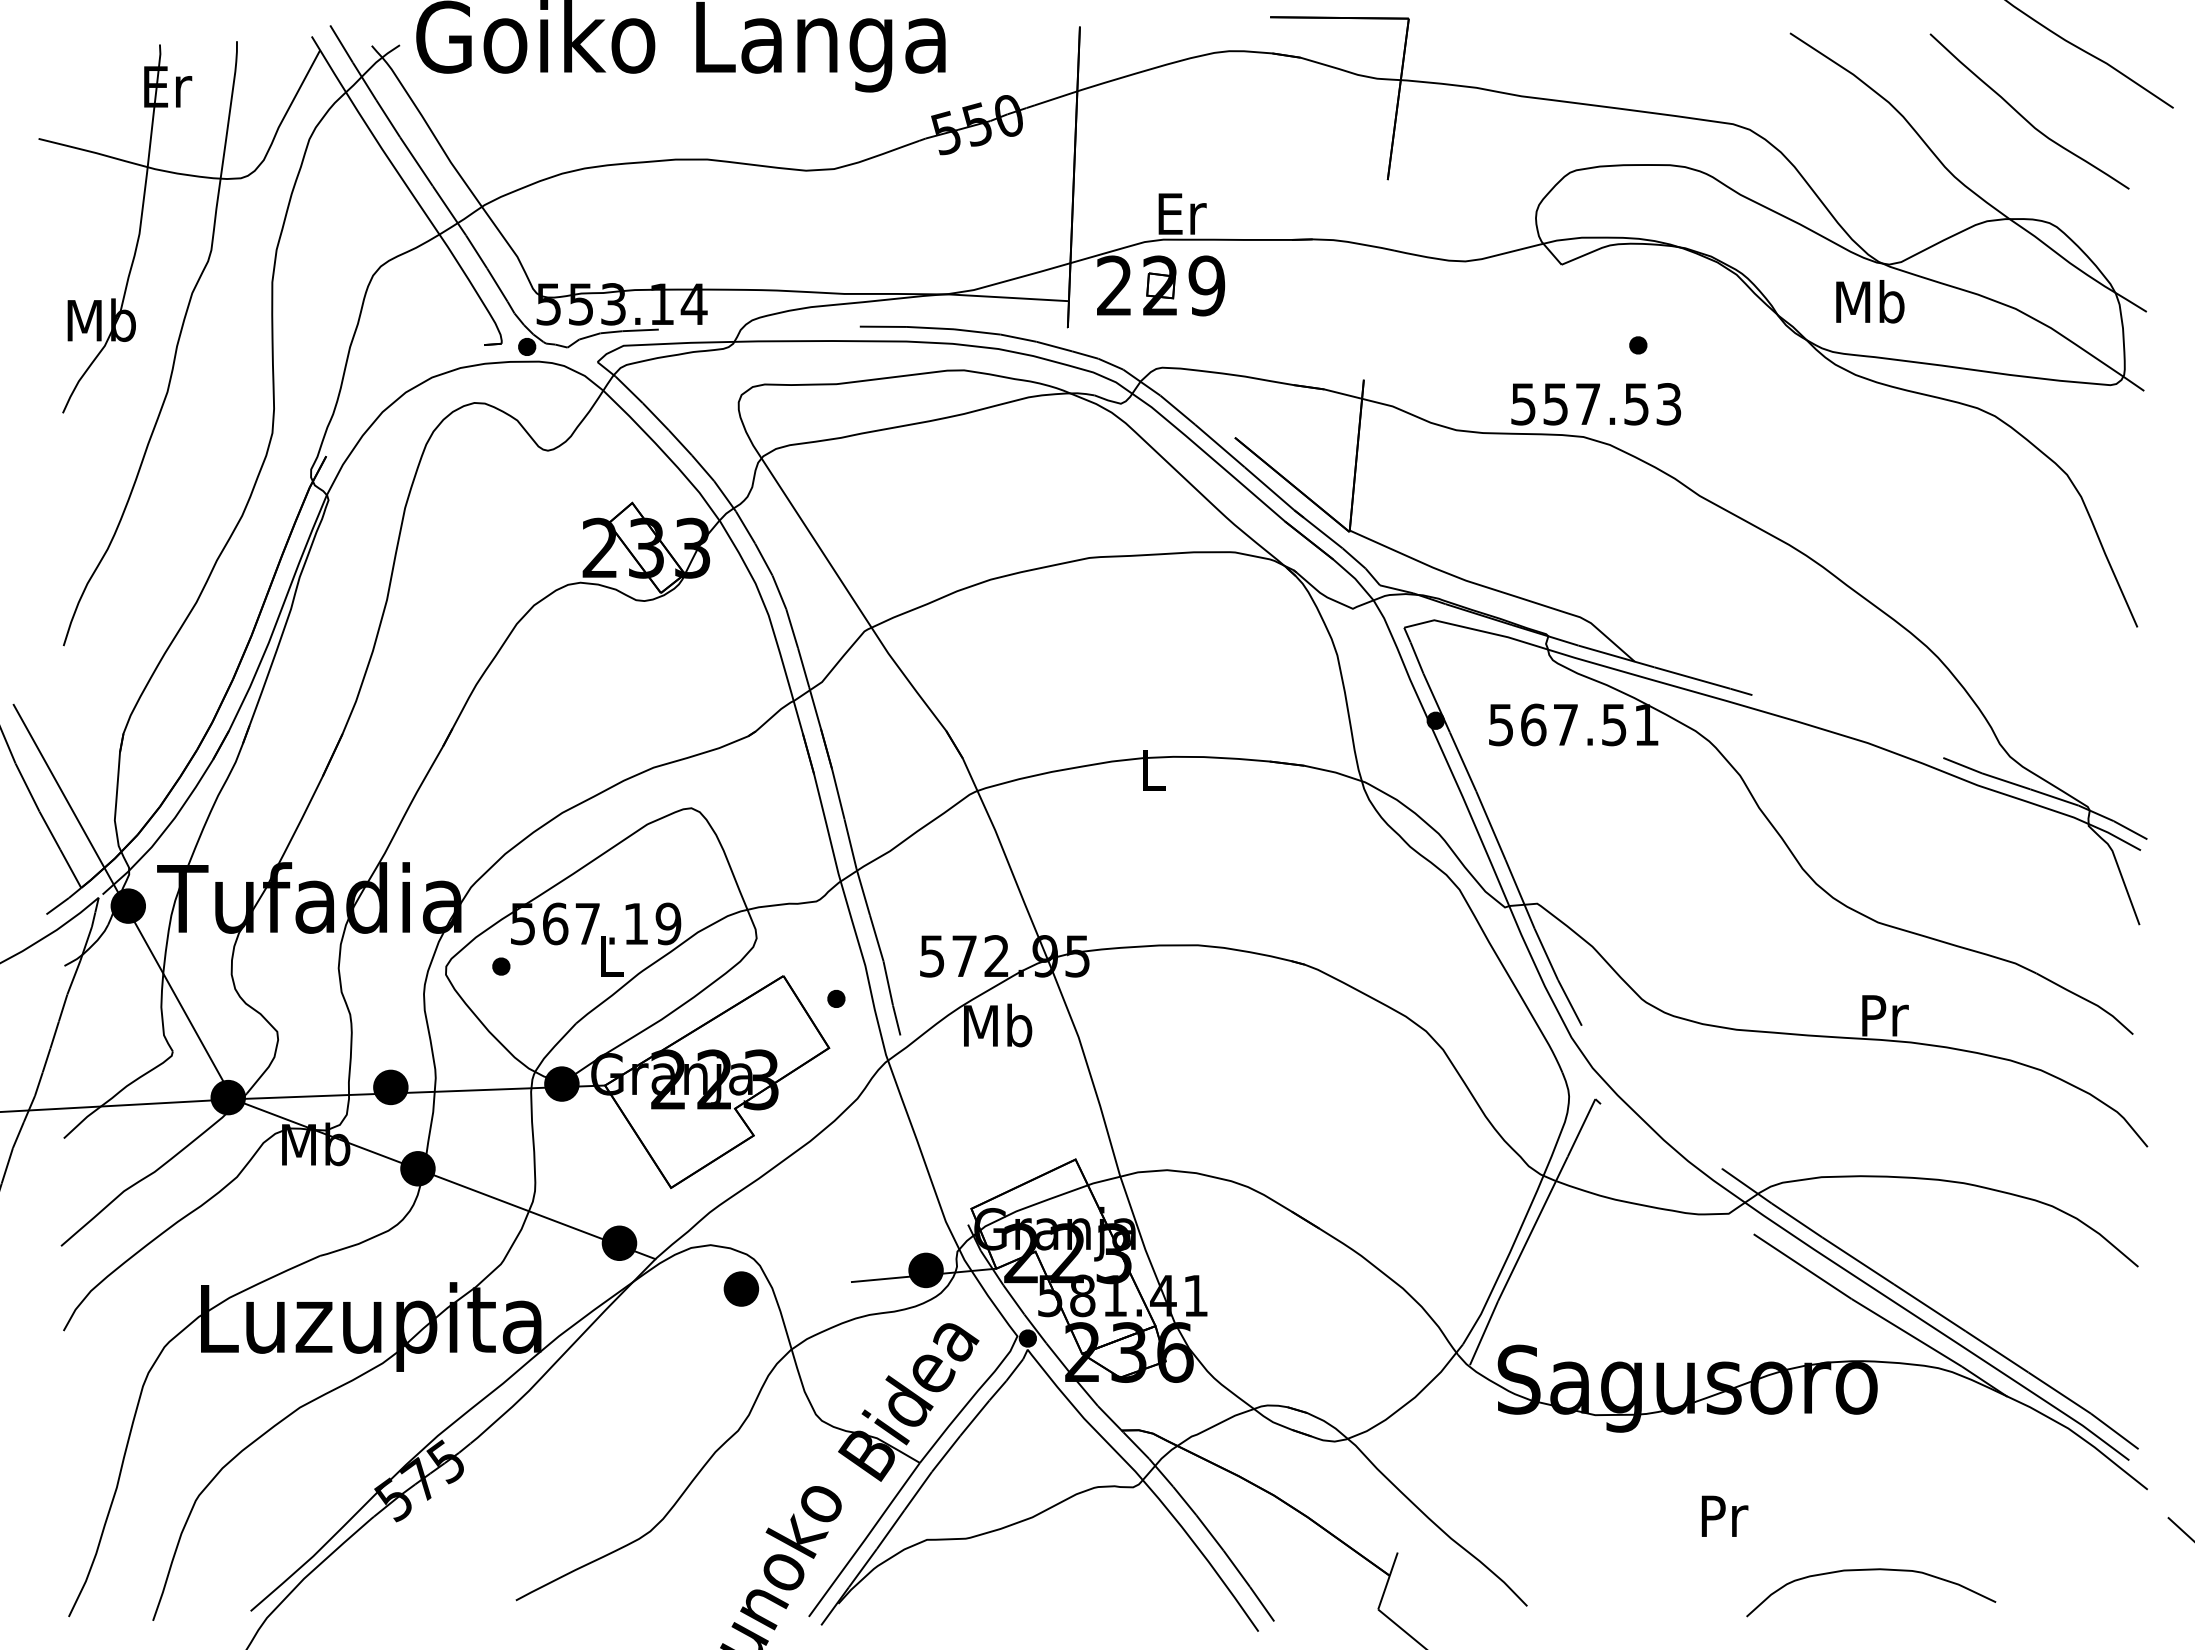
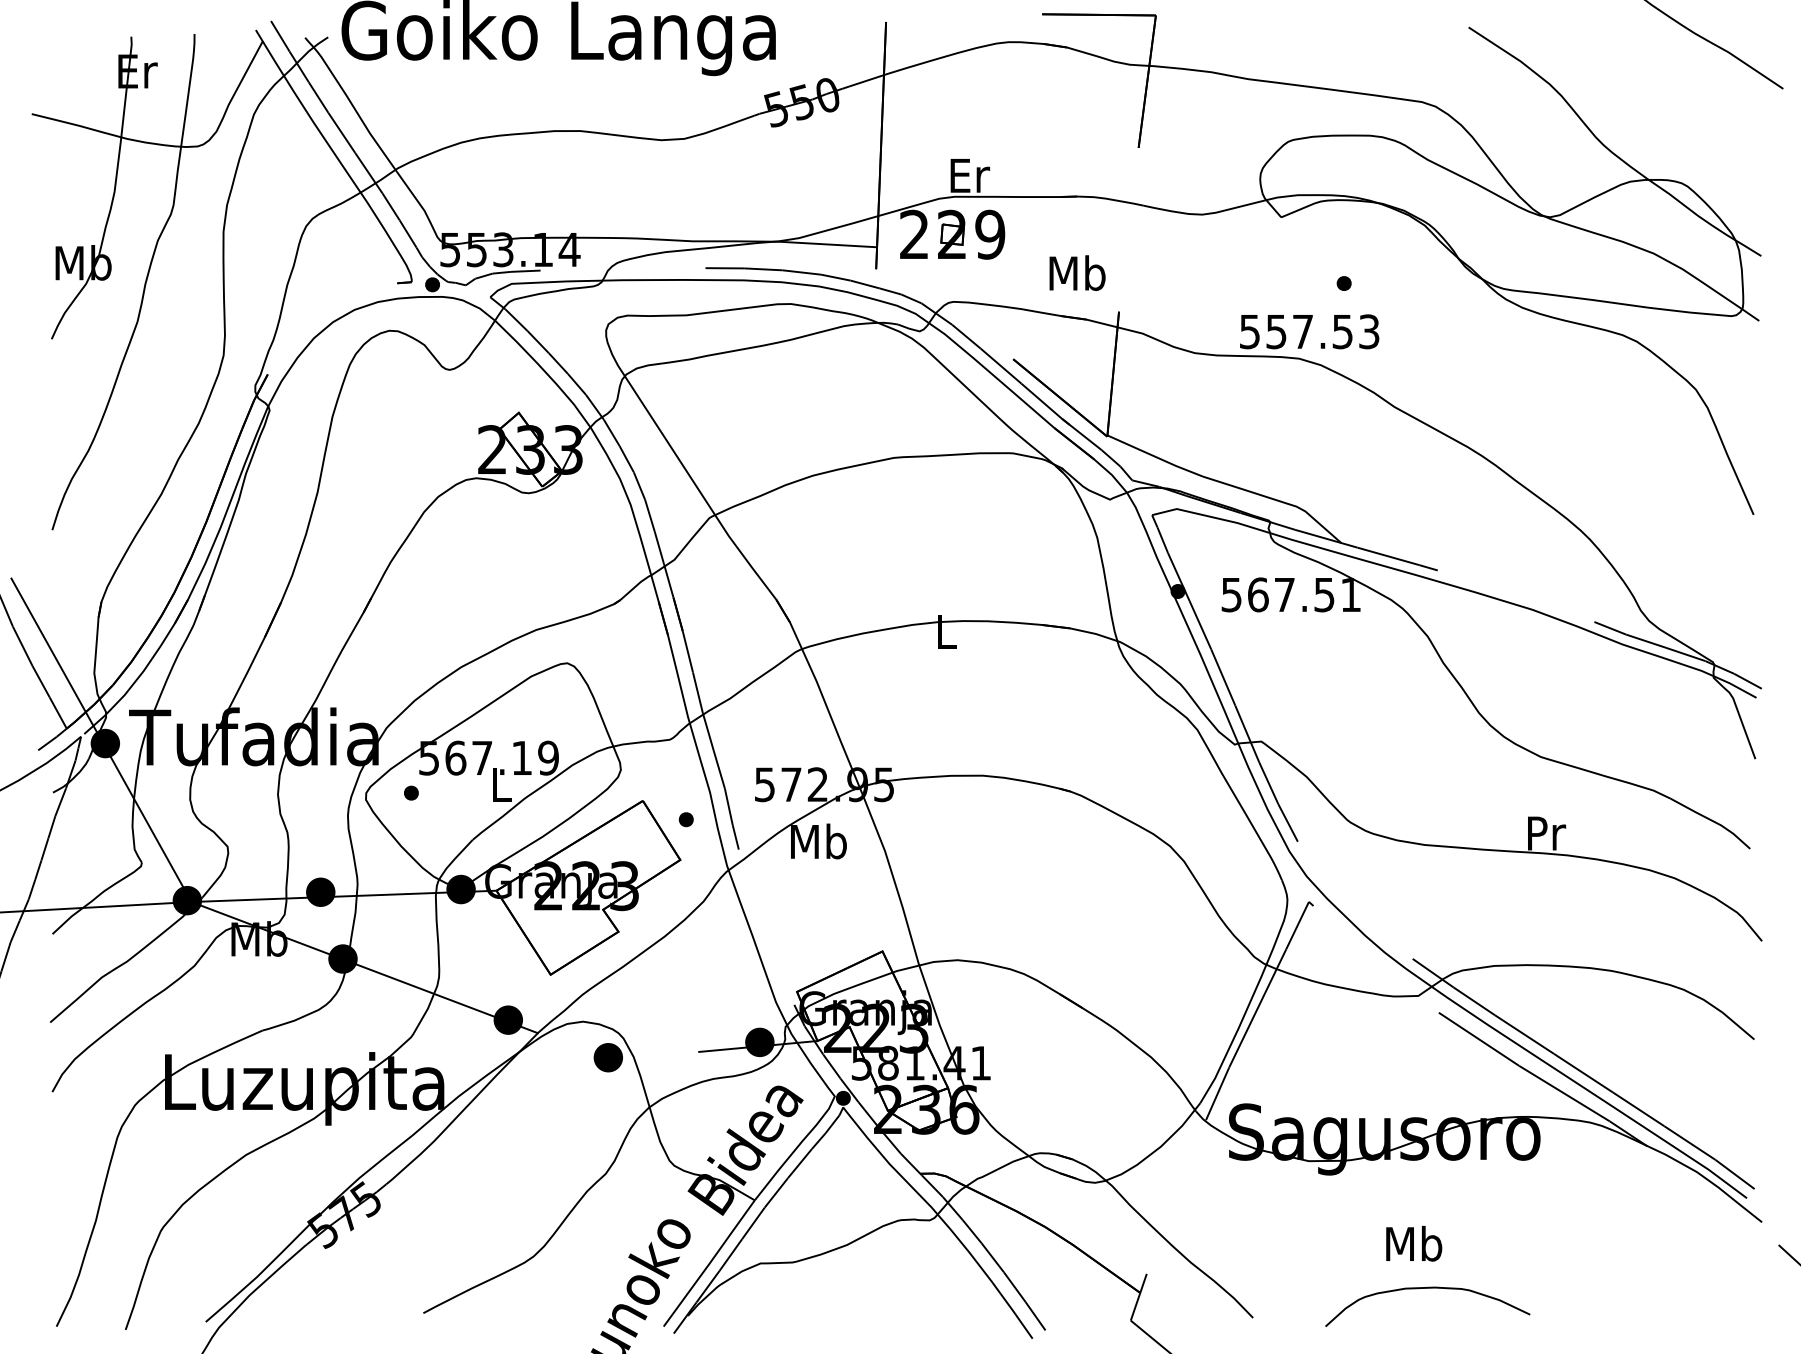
curve: (2023, 116) -> (1660, 95), removed
text: (1870, 301) -> (1077, 272), moved
text: (1723, 1515) -> (1414, 1243), Pr -> Mb
curve: (1871, 1570) -> (1428, 1288), moved

